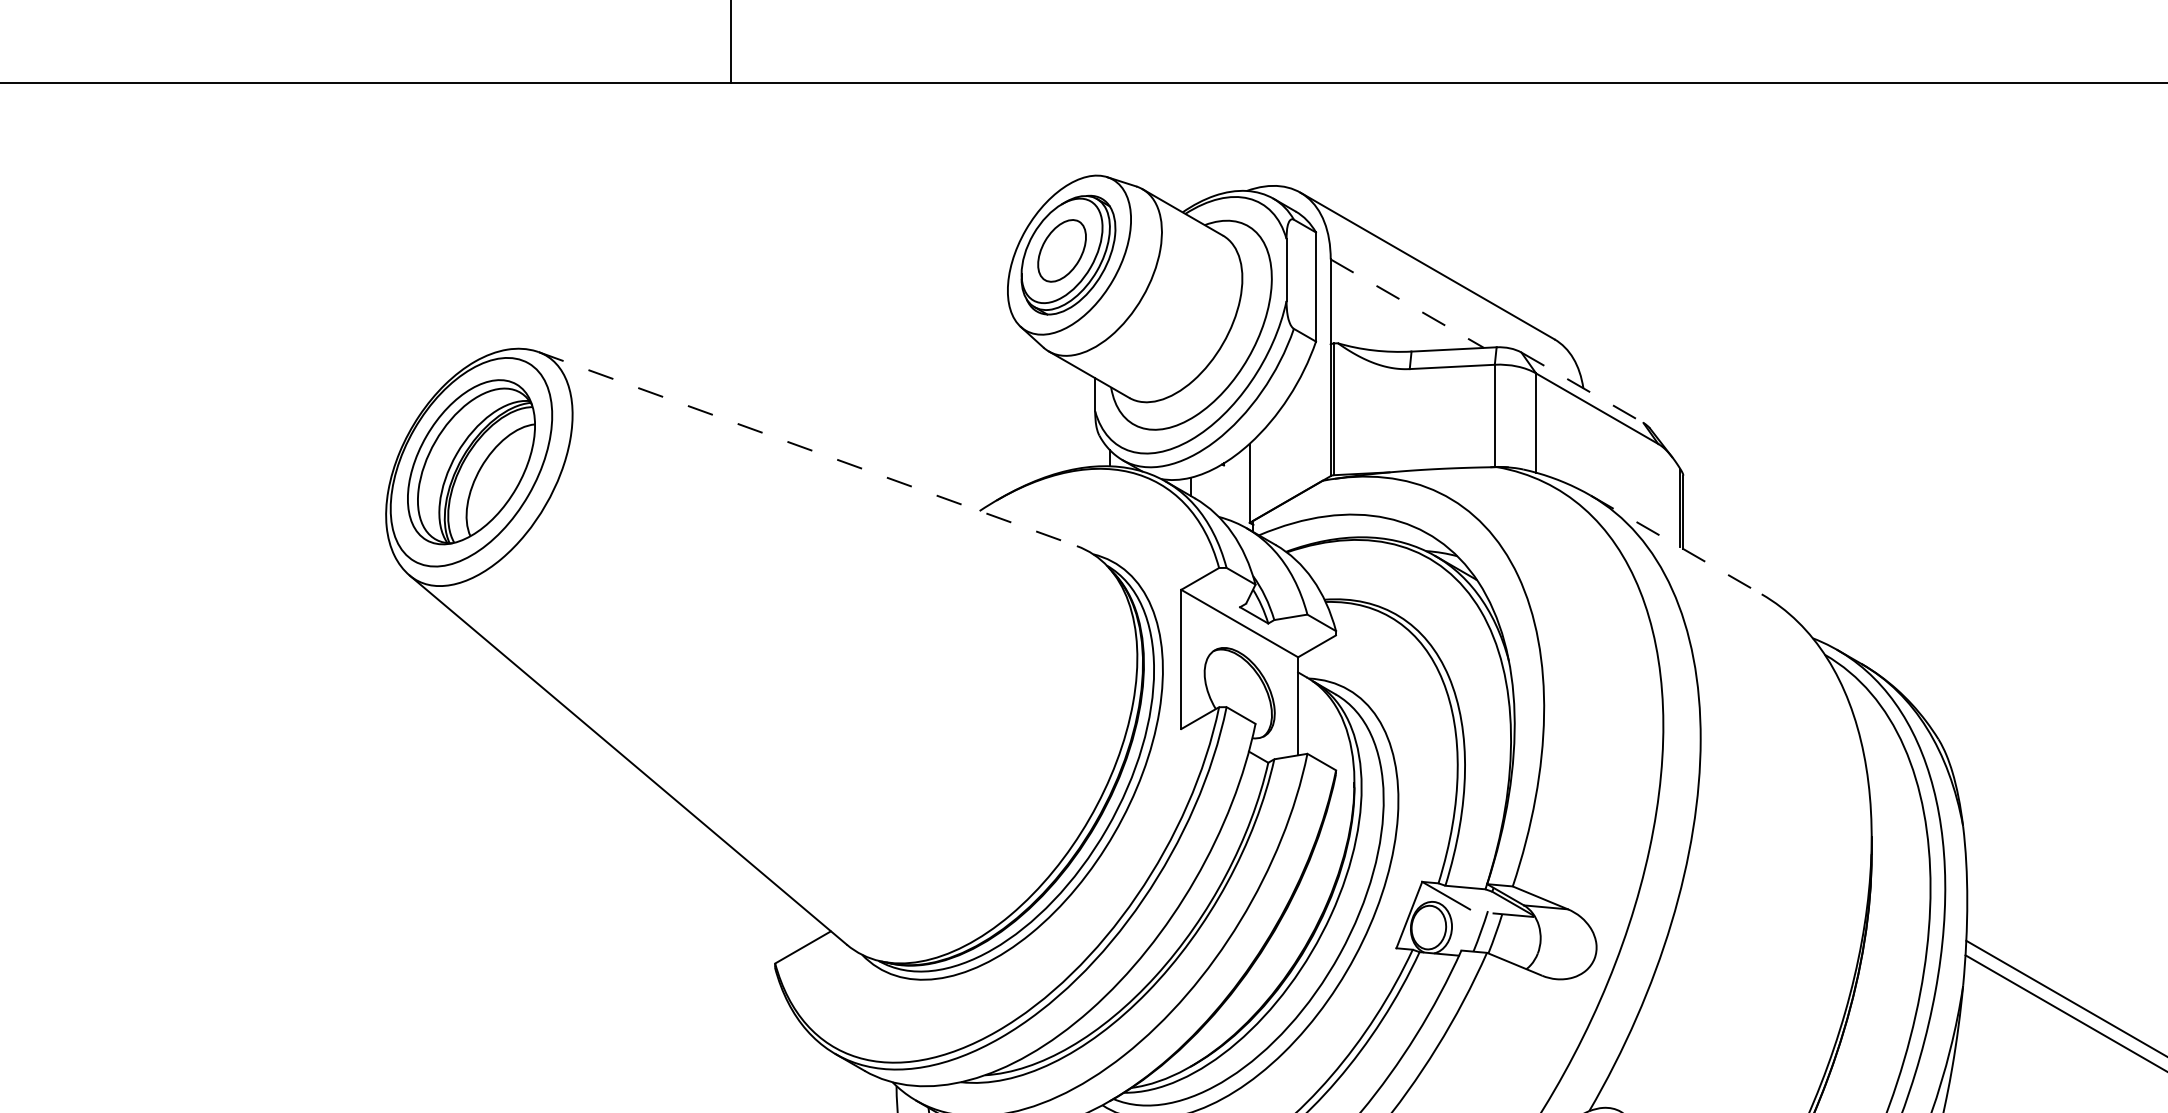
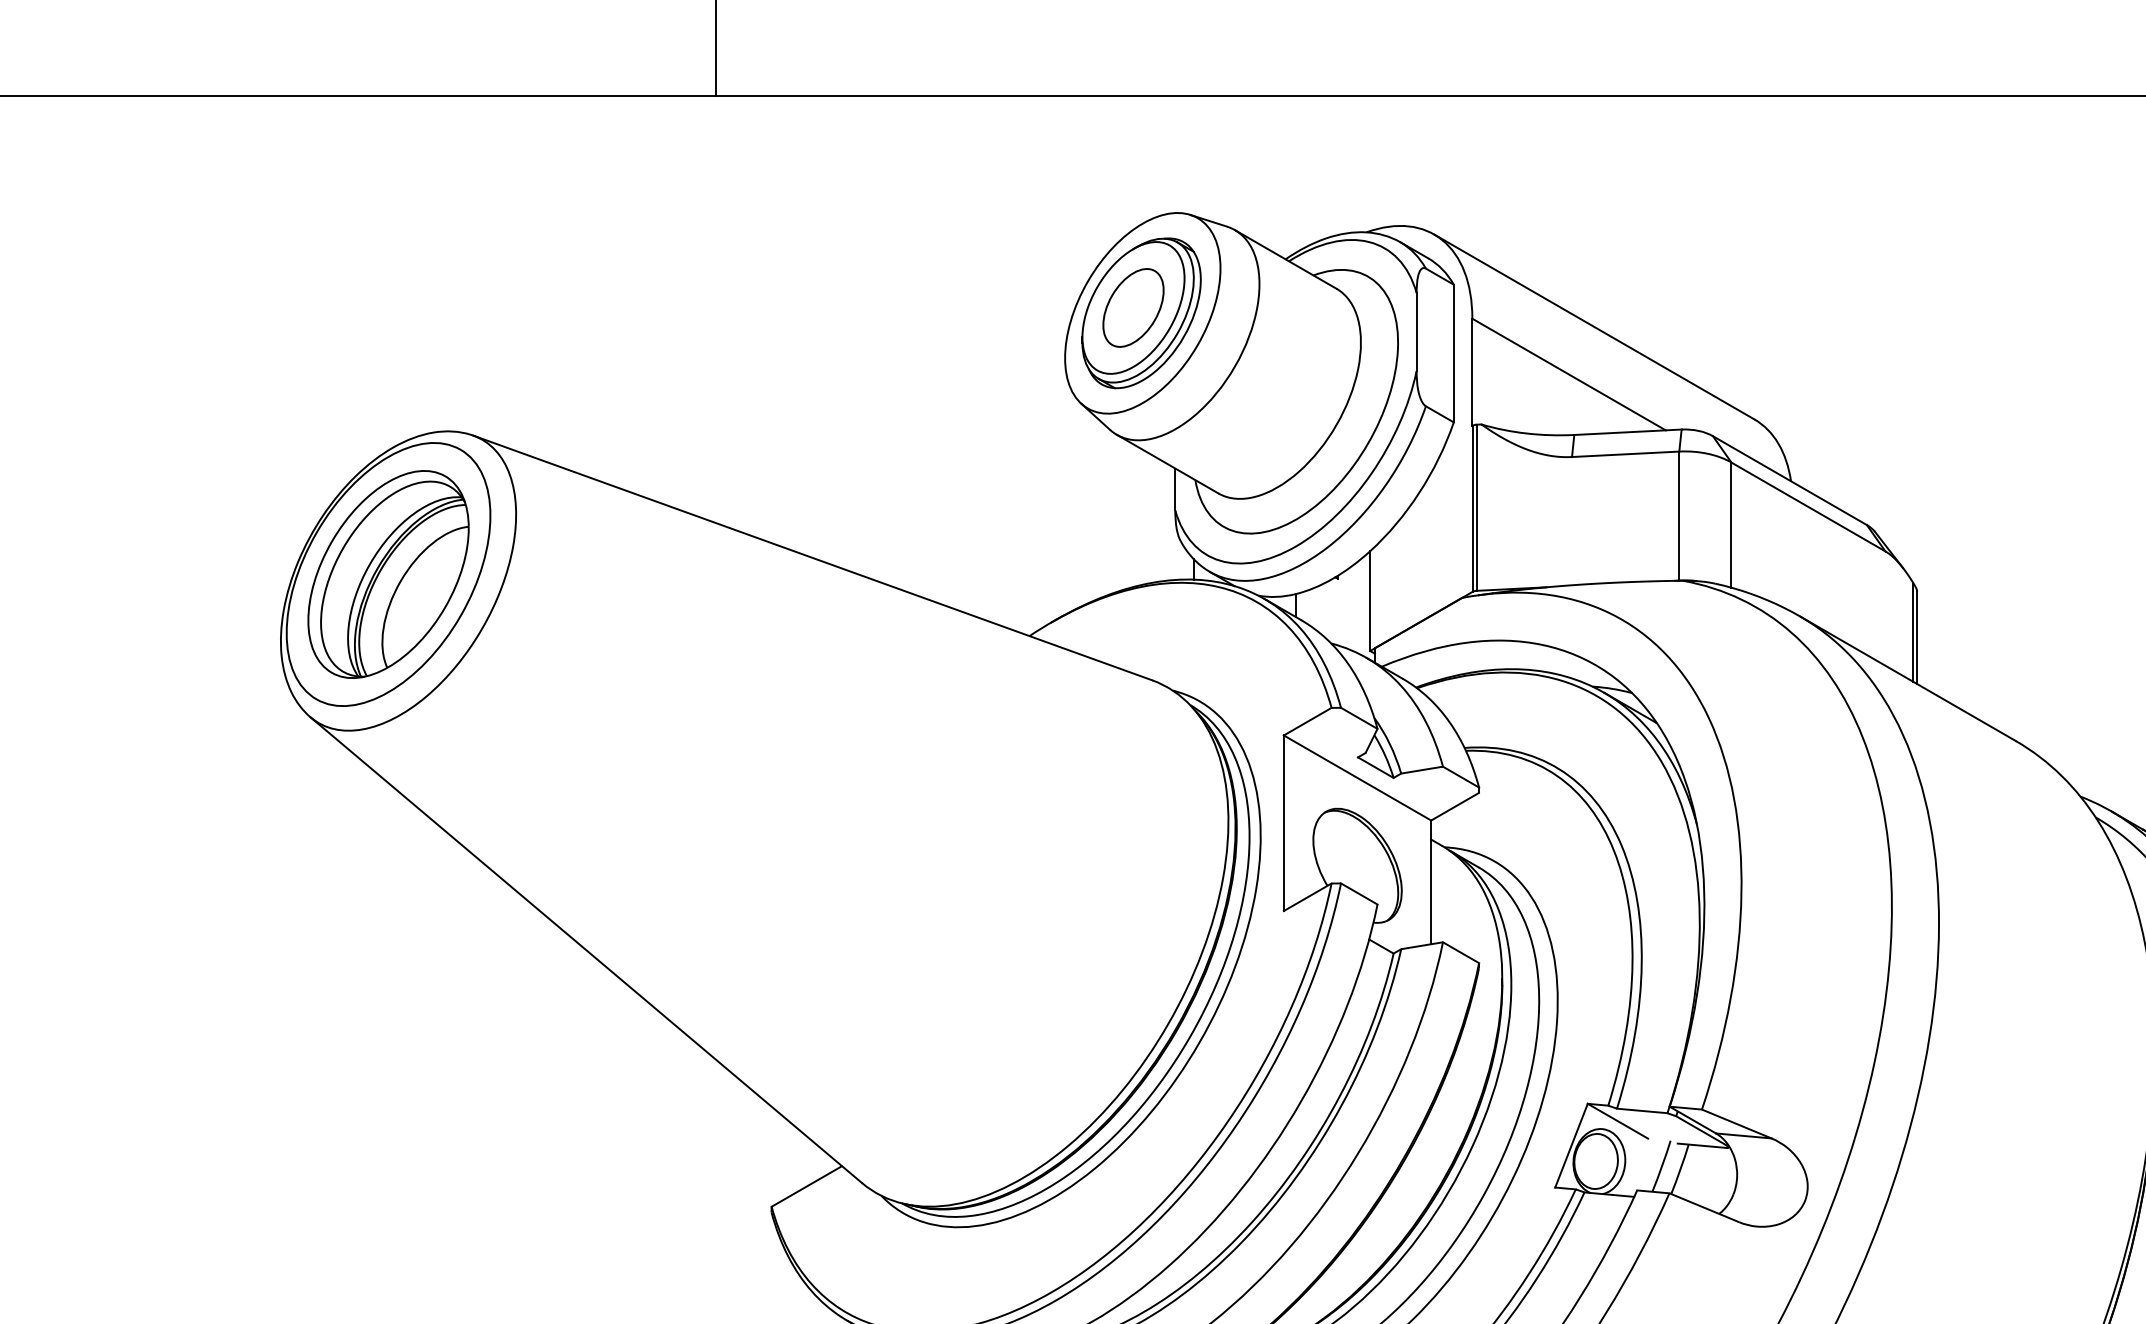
line: (1407, 303) -> (1569, 374), dashed -> solid
line: (1582, 388) -> (1789, 481), dashed -> solid
line: (808, 449) -> (813, 558), dashed -> solid
line: (1676, 544) -> (1908, 678), dashed -> solid

